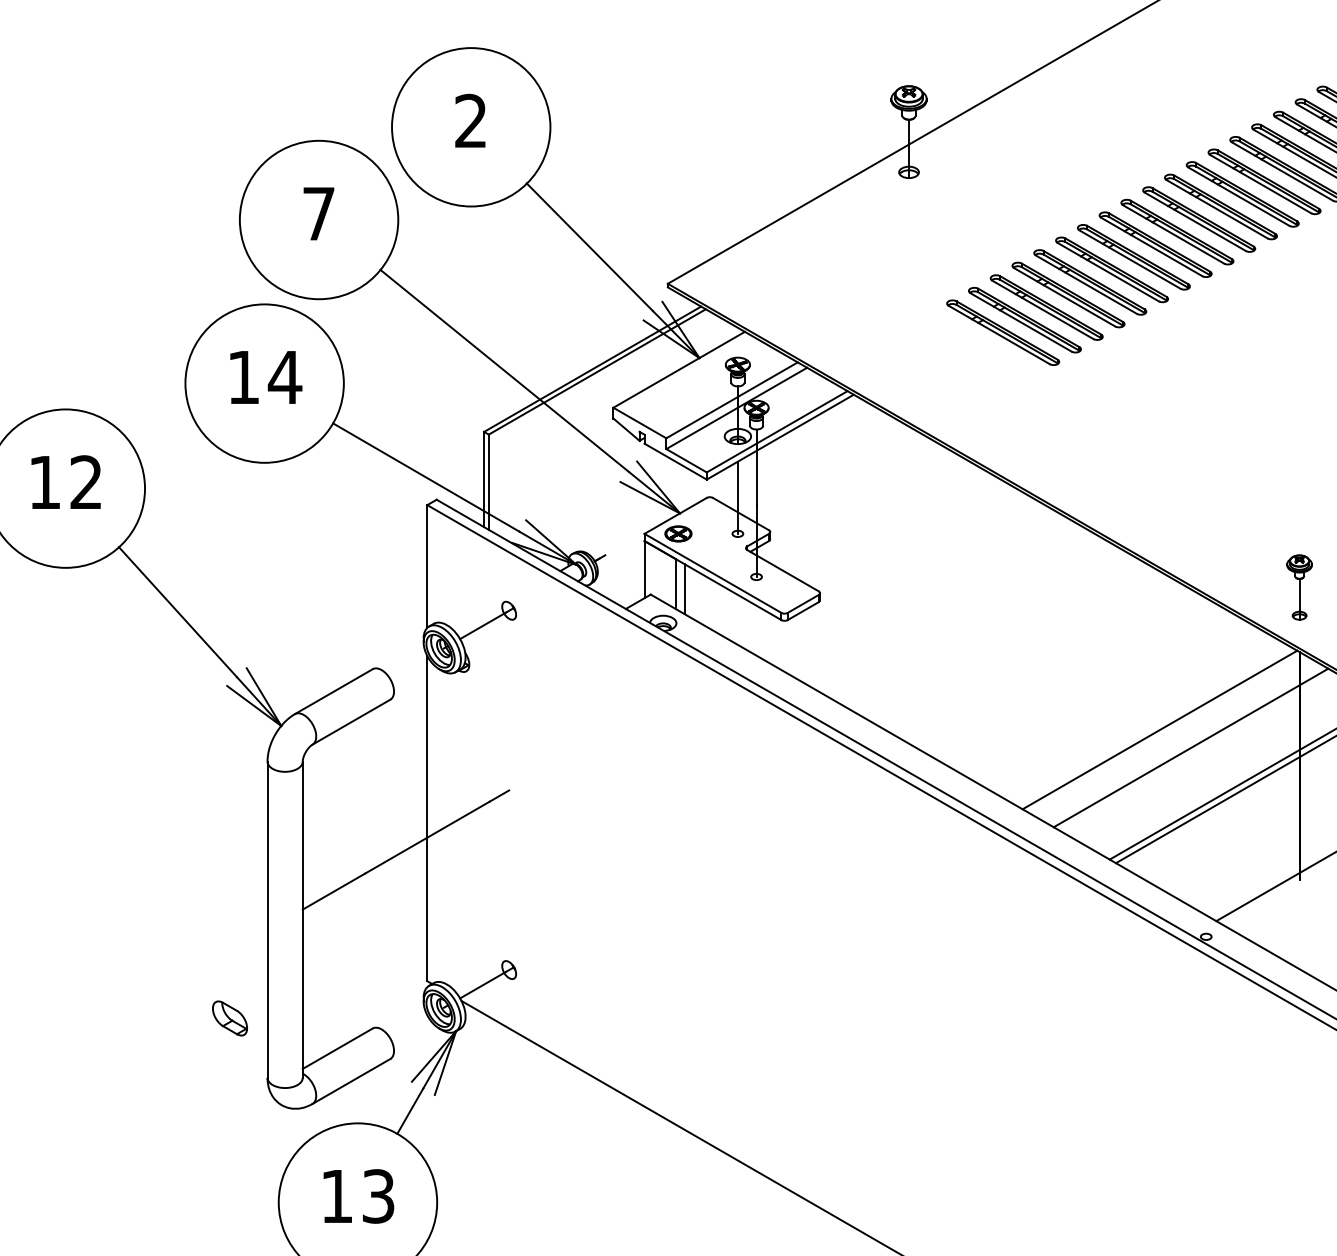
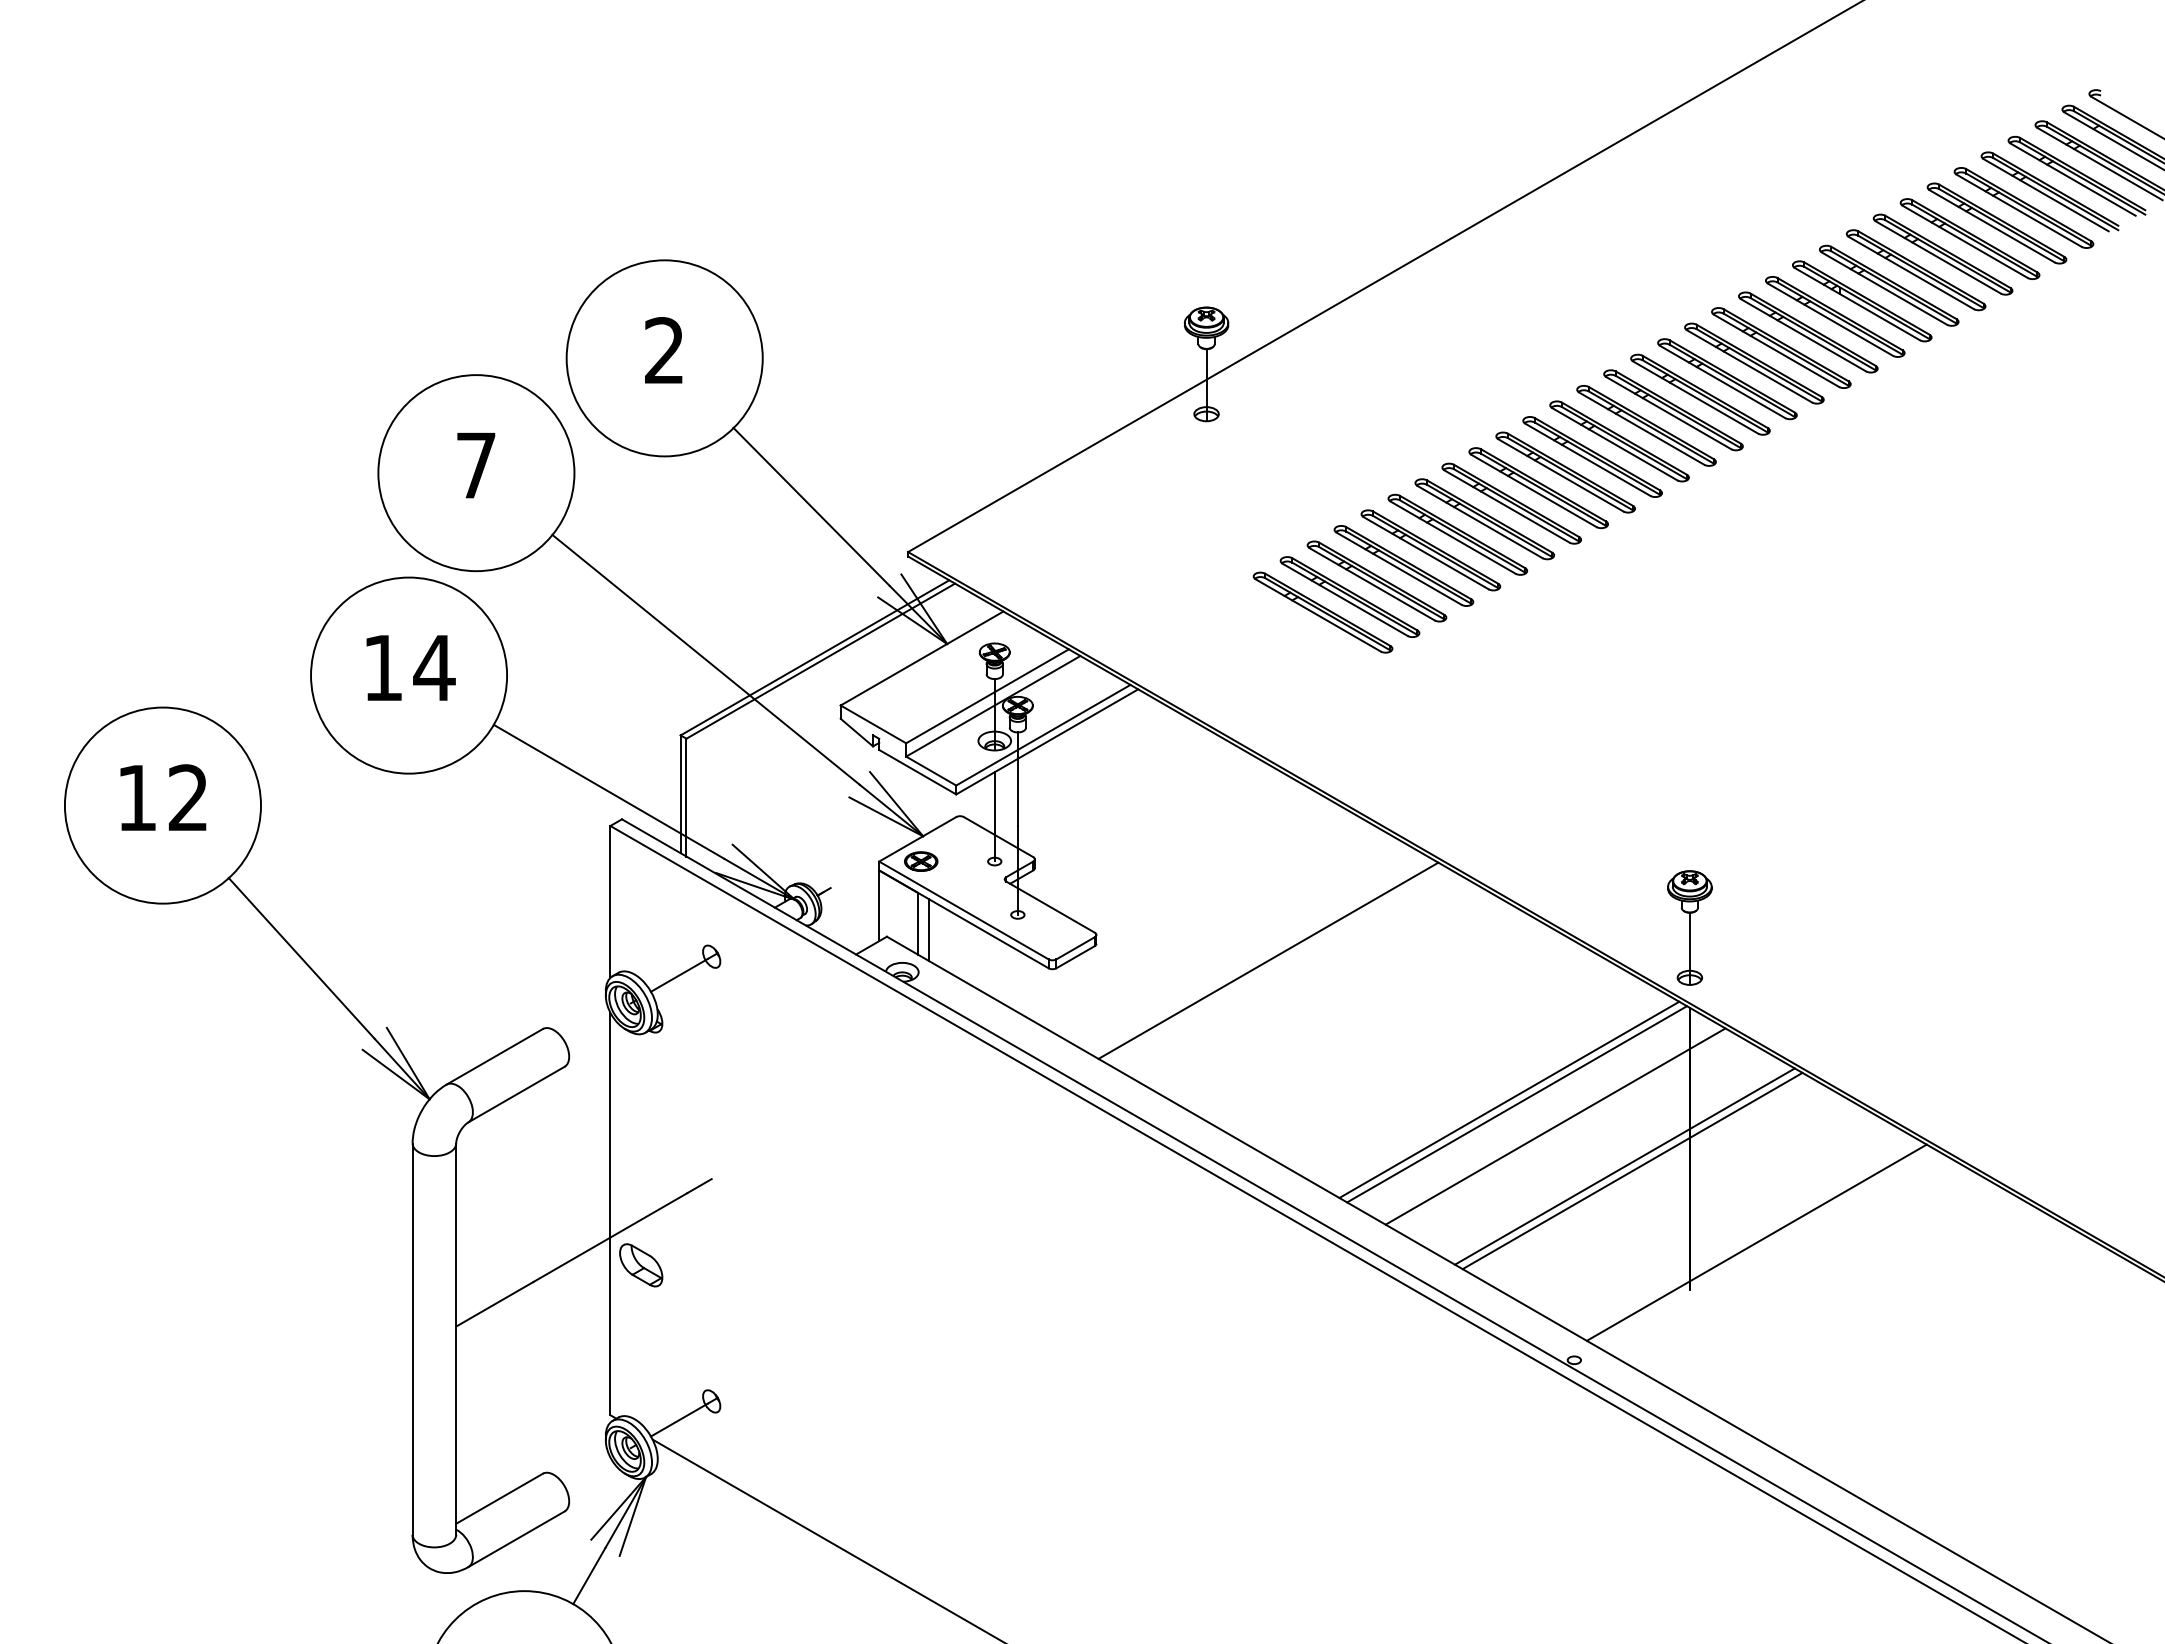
part: (1299, 587) -> (1689, 927), size x1.43
line: (959, 613) -> (1268, 960), added
line: (1153, 726) -> (1509, 1099), added
part: (230, 1018) -> (641, 1265), moved

